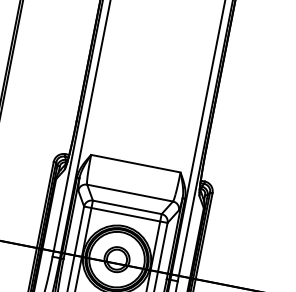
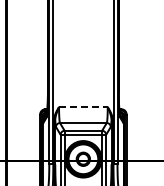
line: (135, 164) -> (83, 107), solid -> dashed

